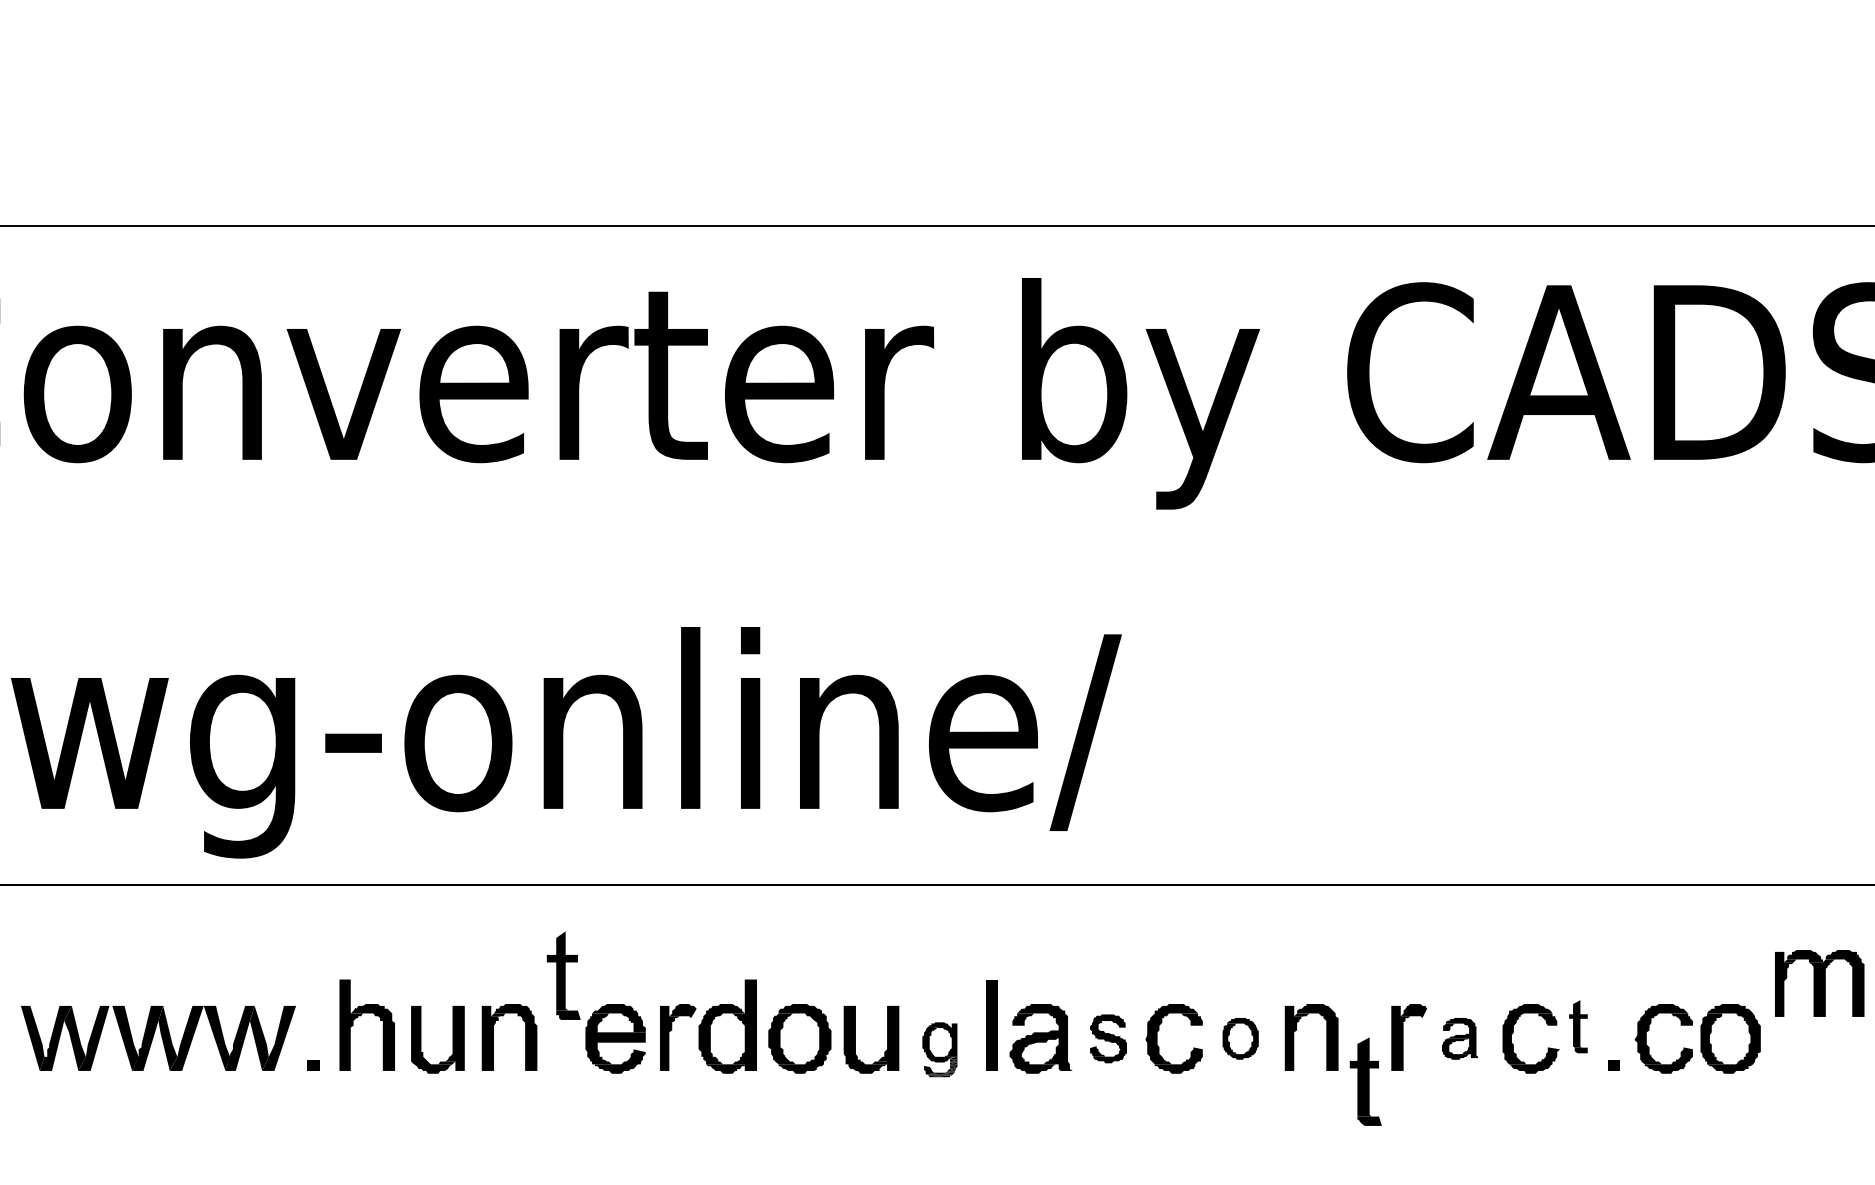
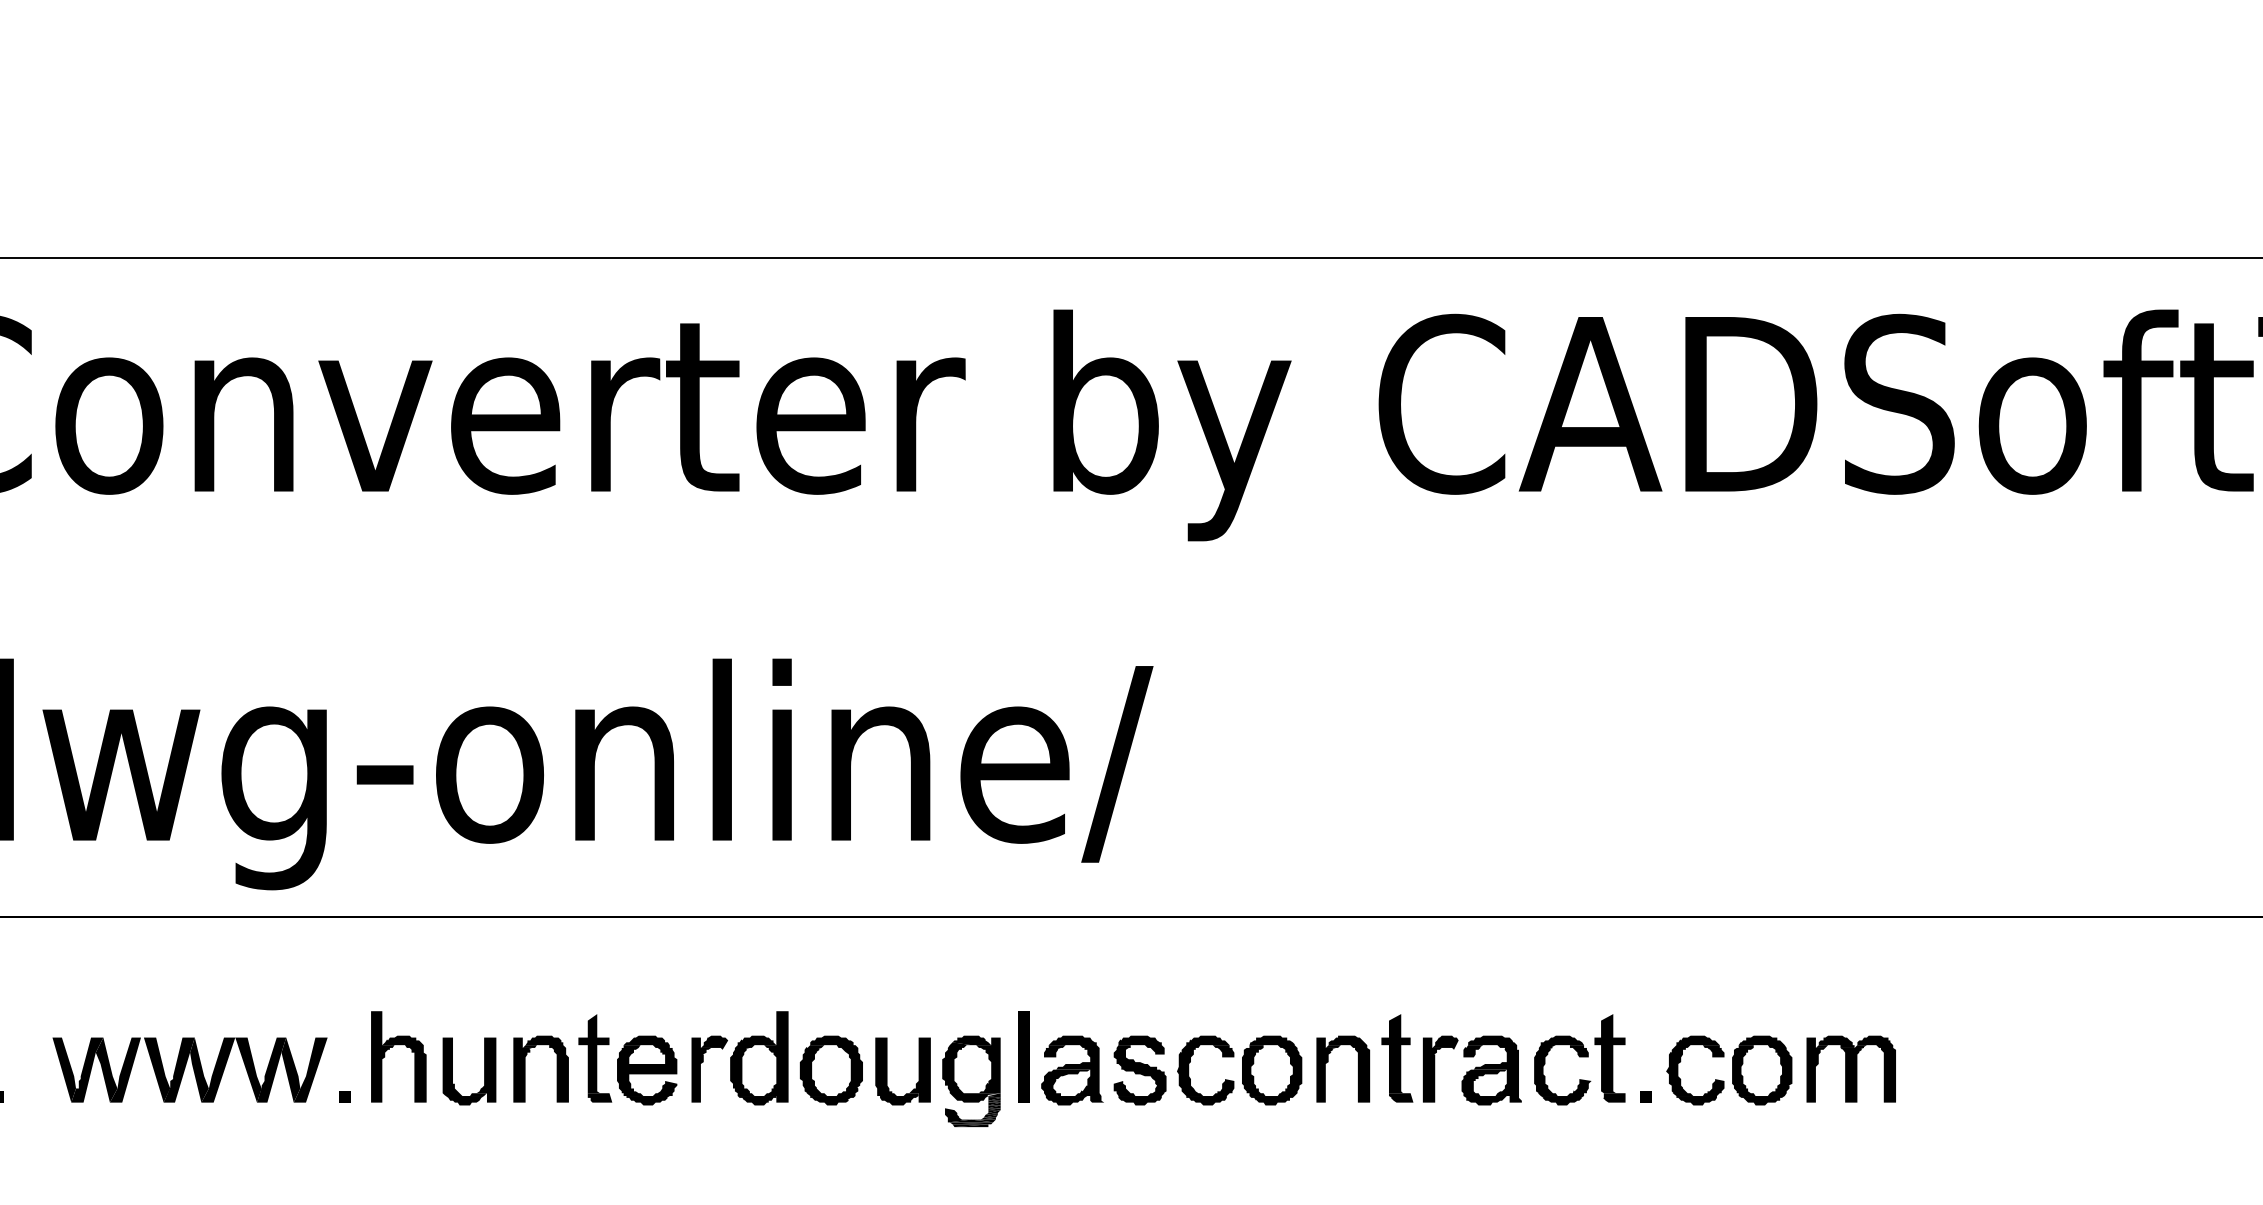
part: (563, 975) -> (595, 1058), moved
part: (1818, 982) -> (1850, 1068), moved
part: (1577, 1026) -> (1609, 1058), size x1.67
part: (1107, 1038) -> (1139, 1070), size x1.43
part: (1240, 1038) -> (1272, 1070), size x1.67
part: (1459, 1038) -> (1491, 1070), size x1.67
part: (939, 1049) -> (971, 1081), size x1.67
part: (1365, 1081) -> (1397, 1058), moved

